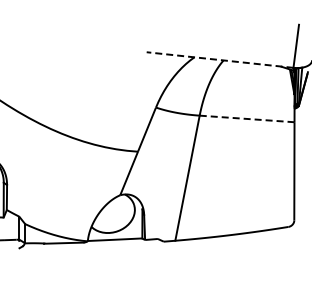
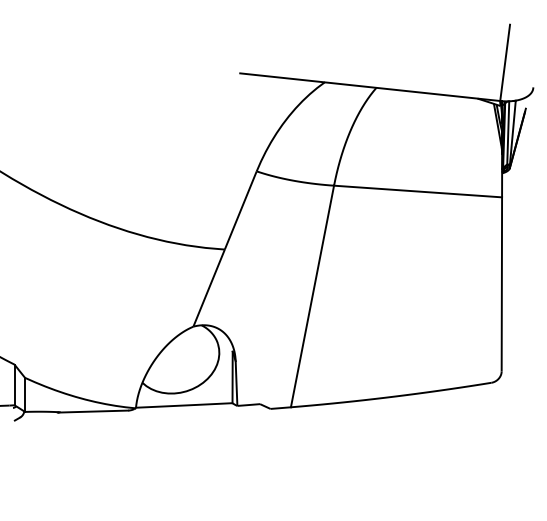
line: (220, 60) -> (370, 87), dashed -> solid
line: (247, 118) -> (418, 190), dashed -> solid

